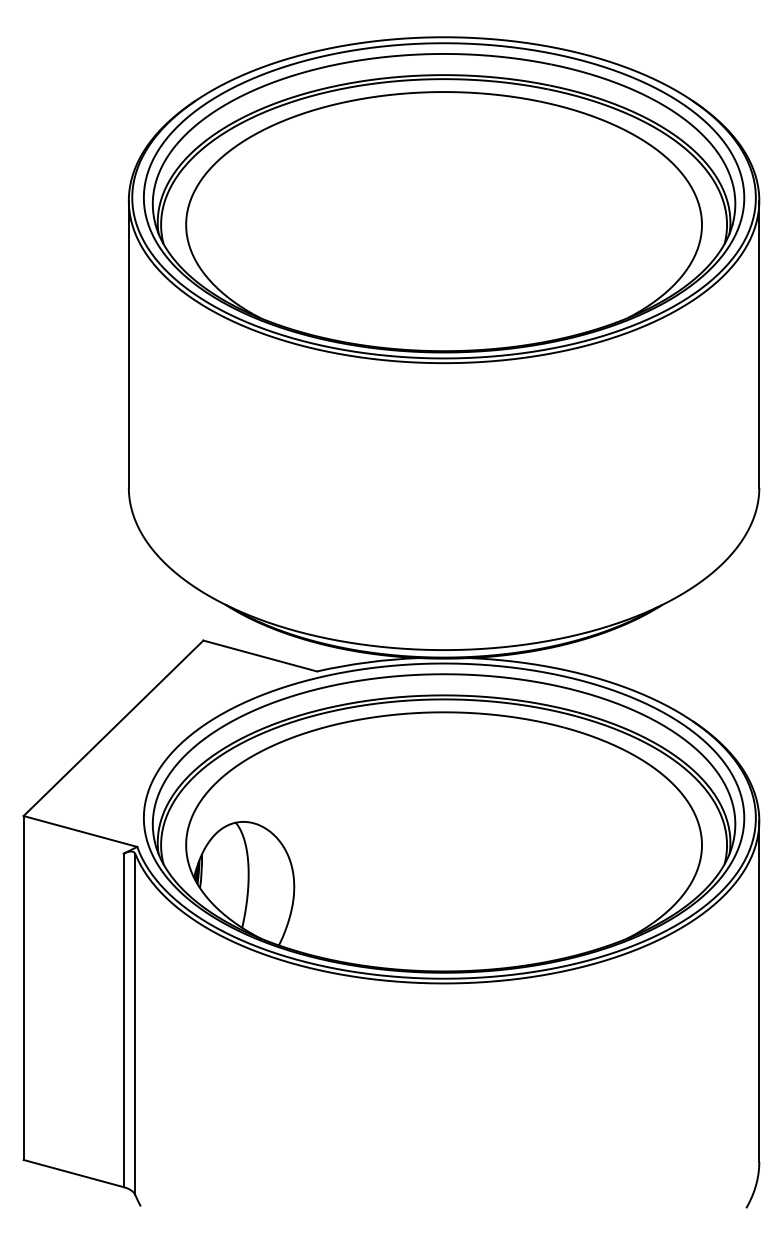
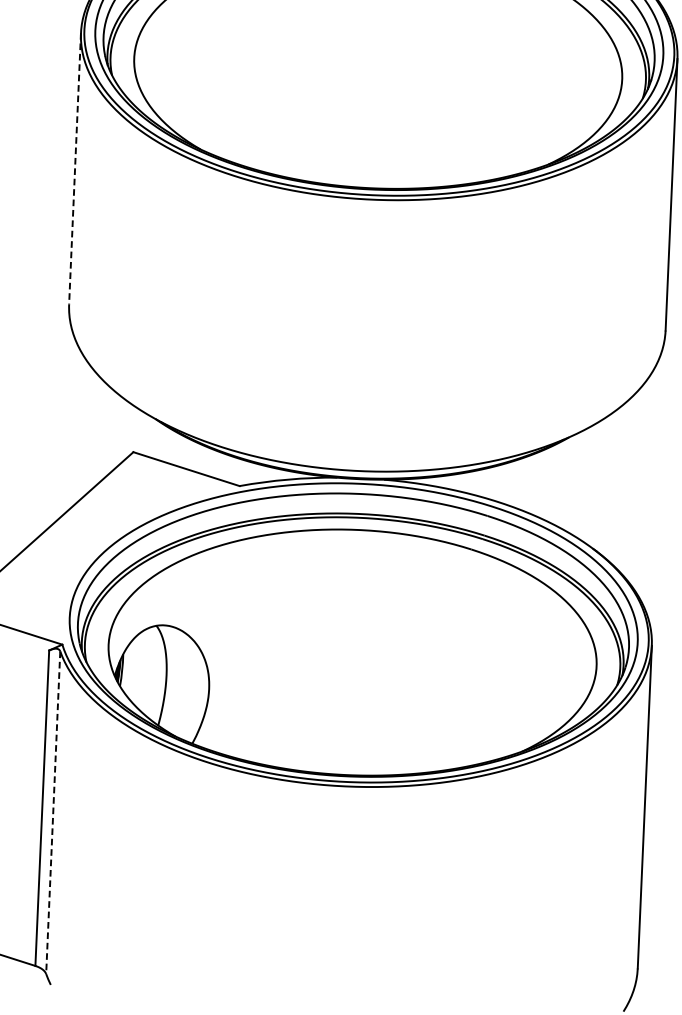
line: (128, 344) -> (74, 168), solid -> dashed
line: (135, 1025) -> (53, 813), solid -> dashed

